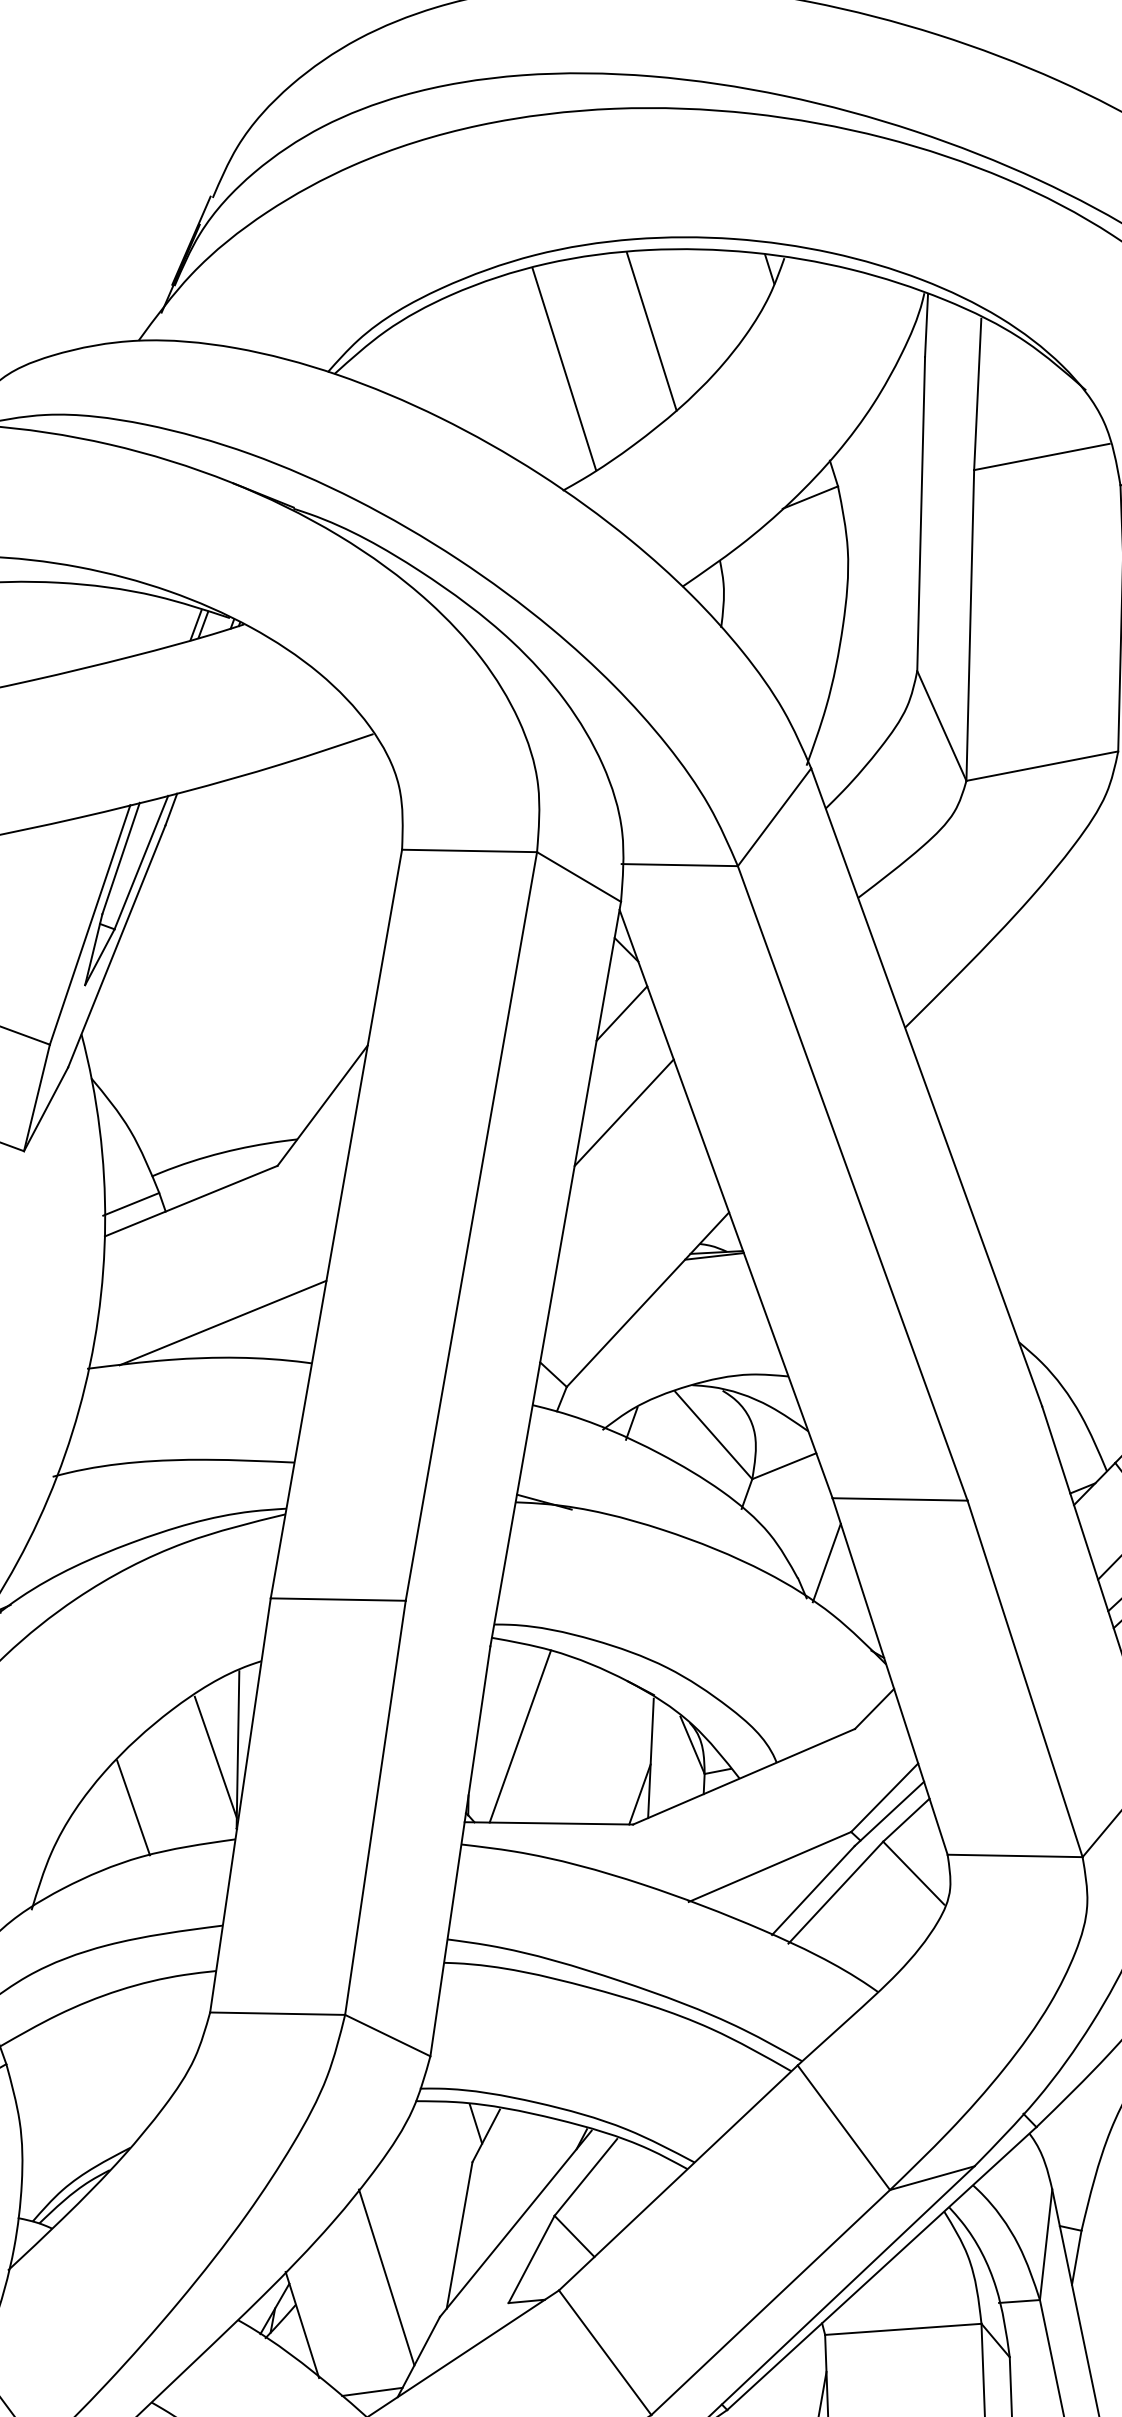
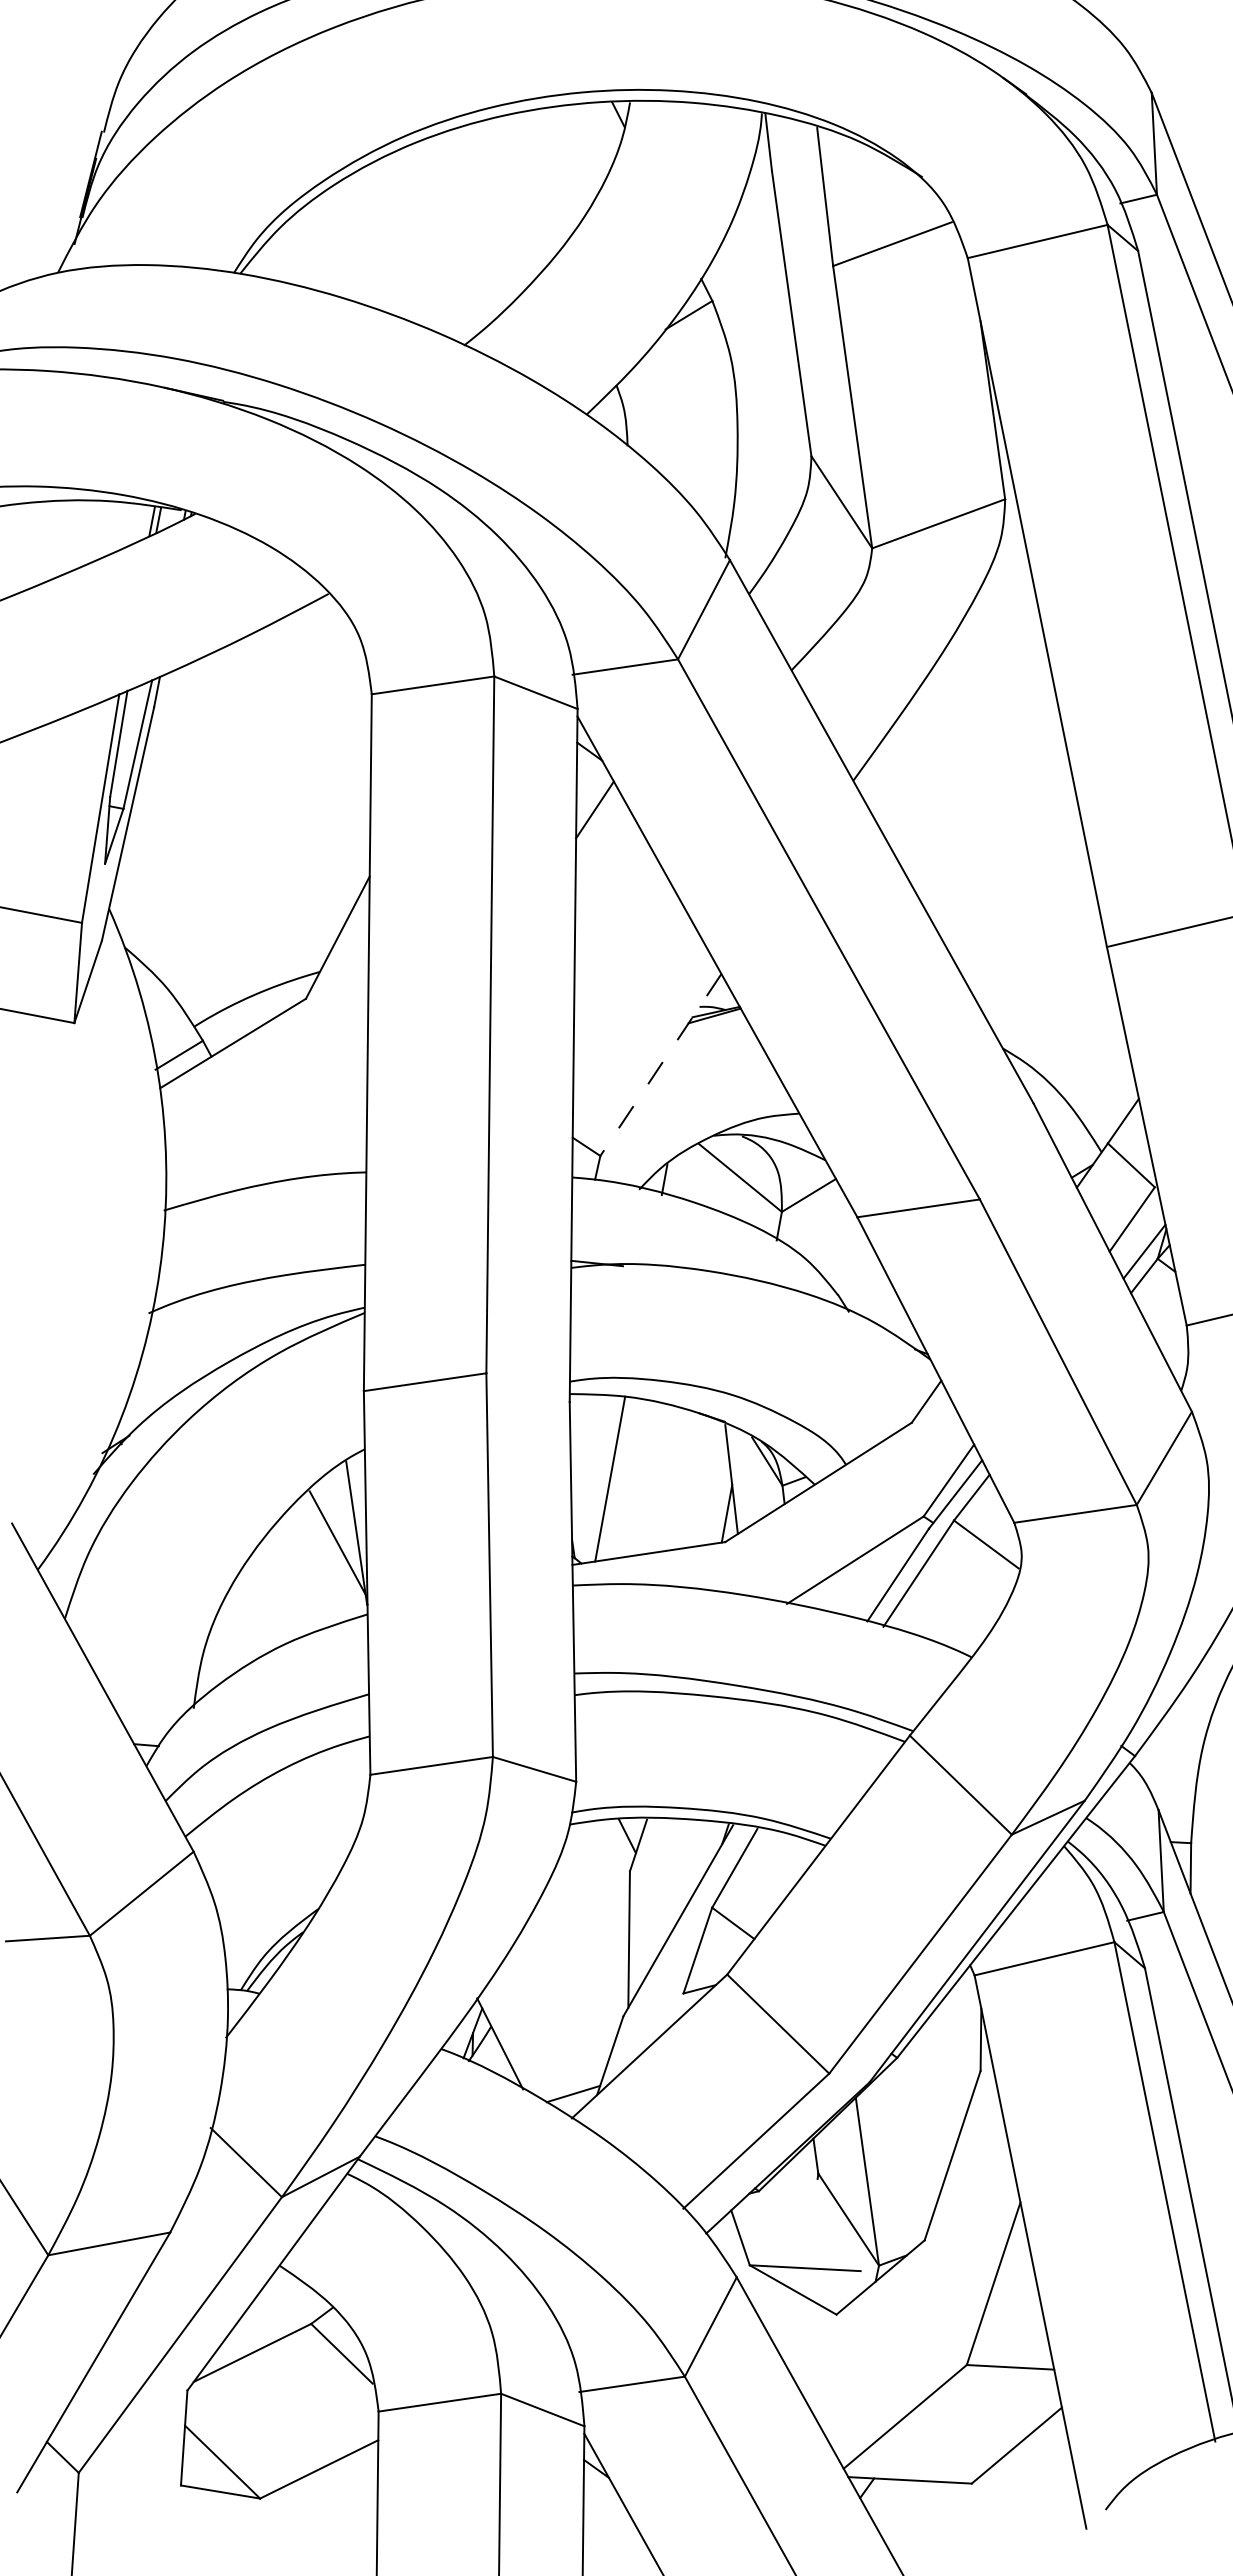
line: (651, 331) -> (520, 188), removed
line: (564, 369) -> (447, 235), removed
line: (624, 1111) -> (611, 898), removed
line: (647, 1300) -> (660, 1065), solid -> dashed
line: (222, 1322) -> (279, 1148), removed
line: (826, 1562) -> (861, 1276), removed
line: (133, 1807) -> (270, 1600), removed
line: (386, 2276) -> (569, 1987), removed

